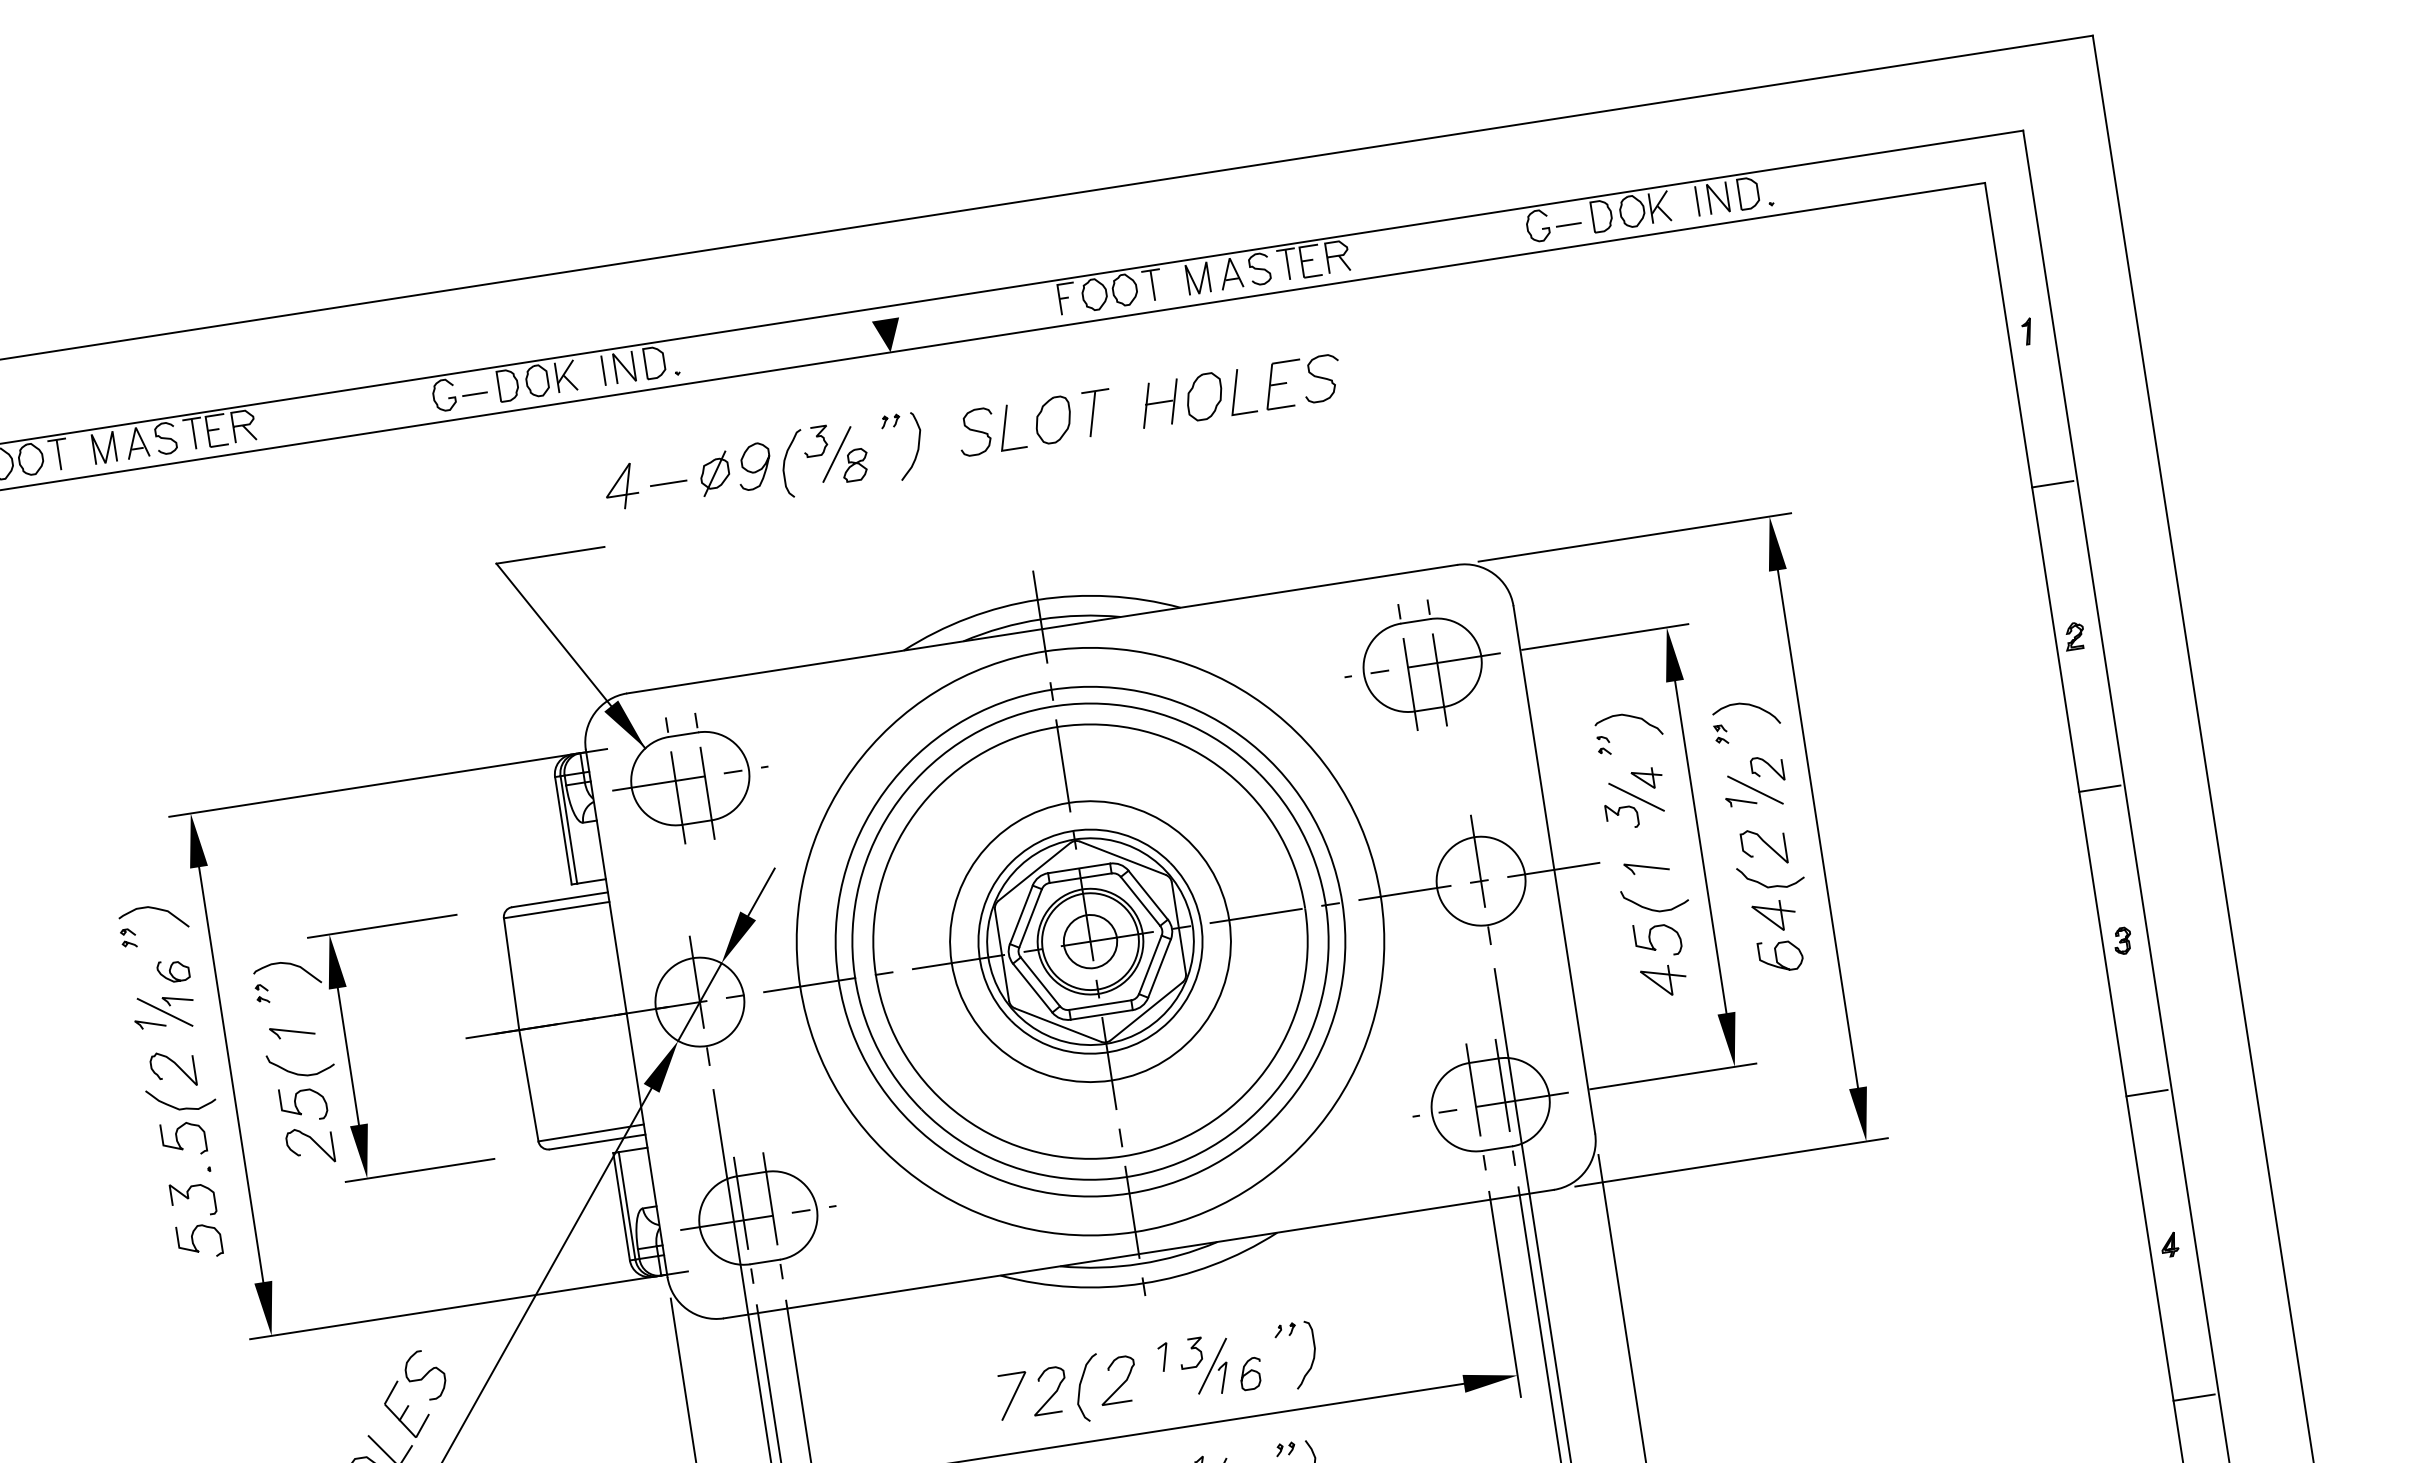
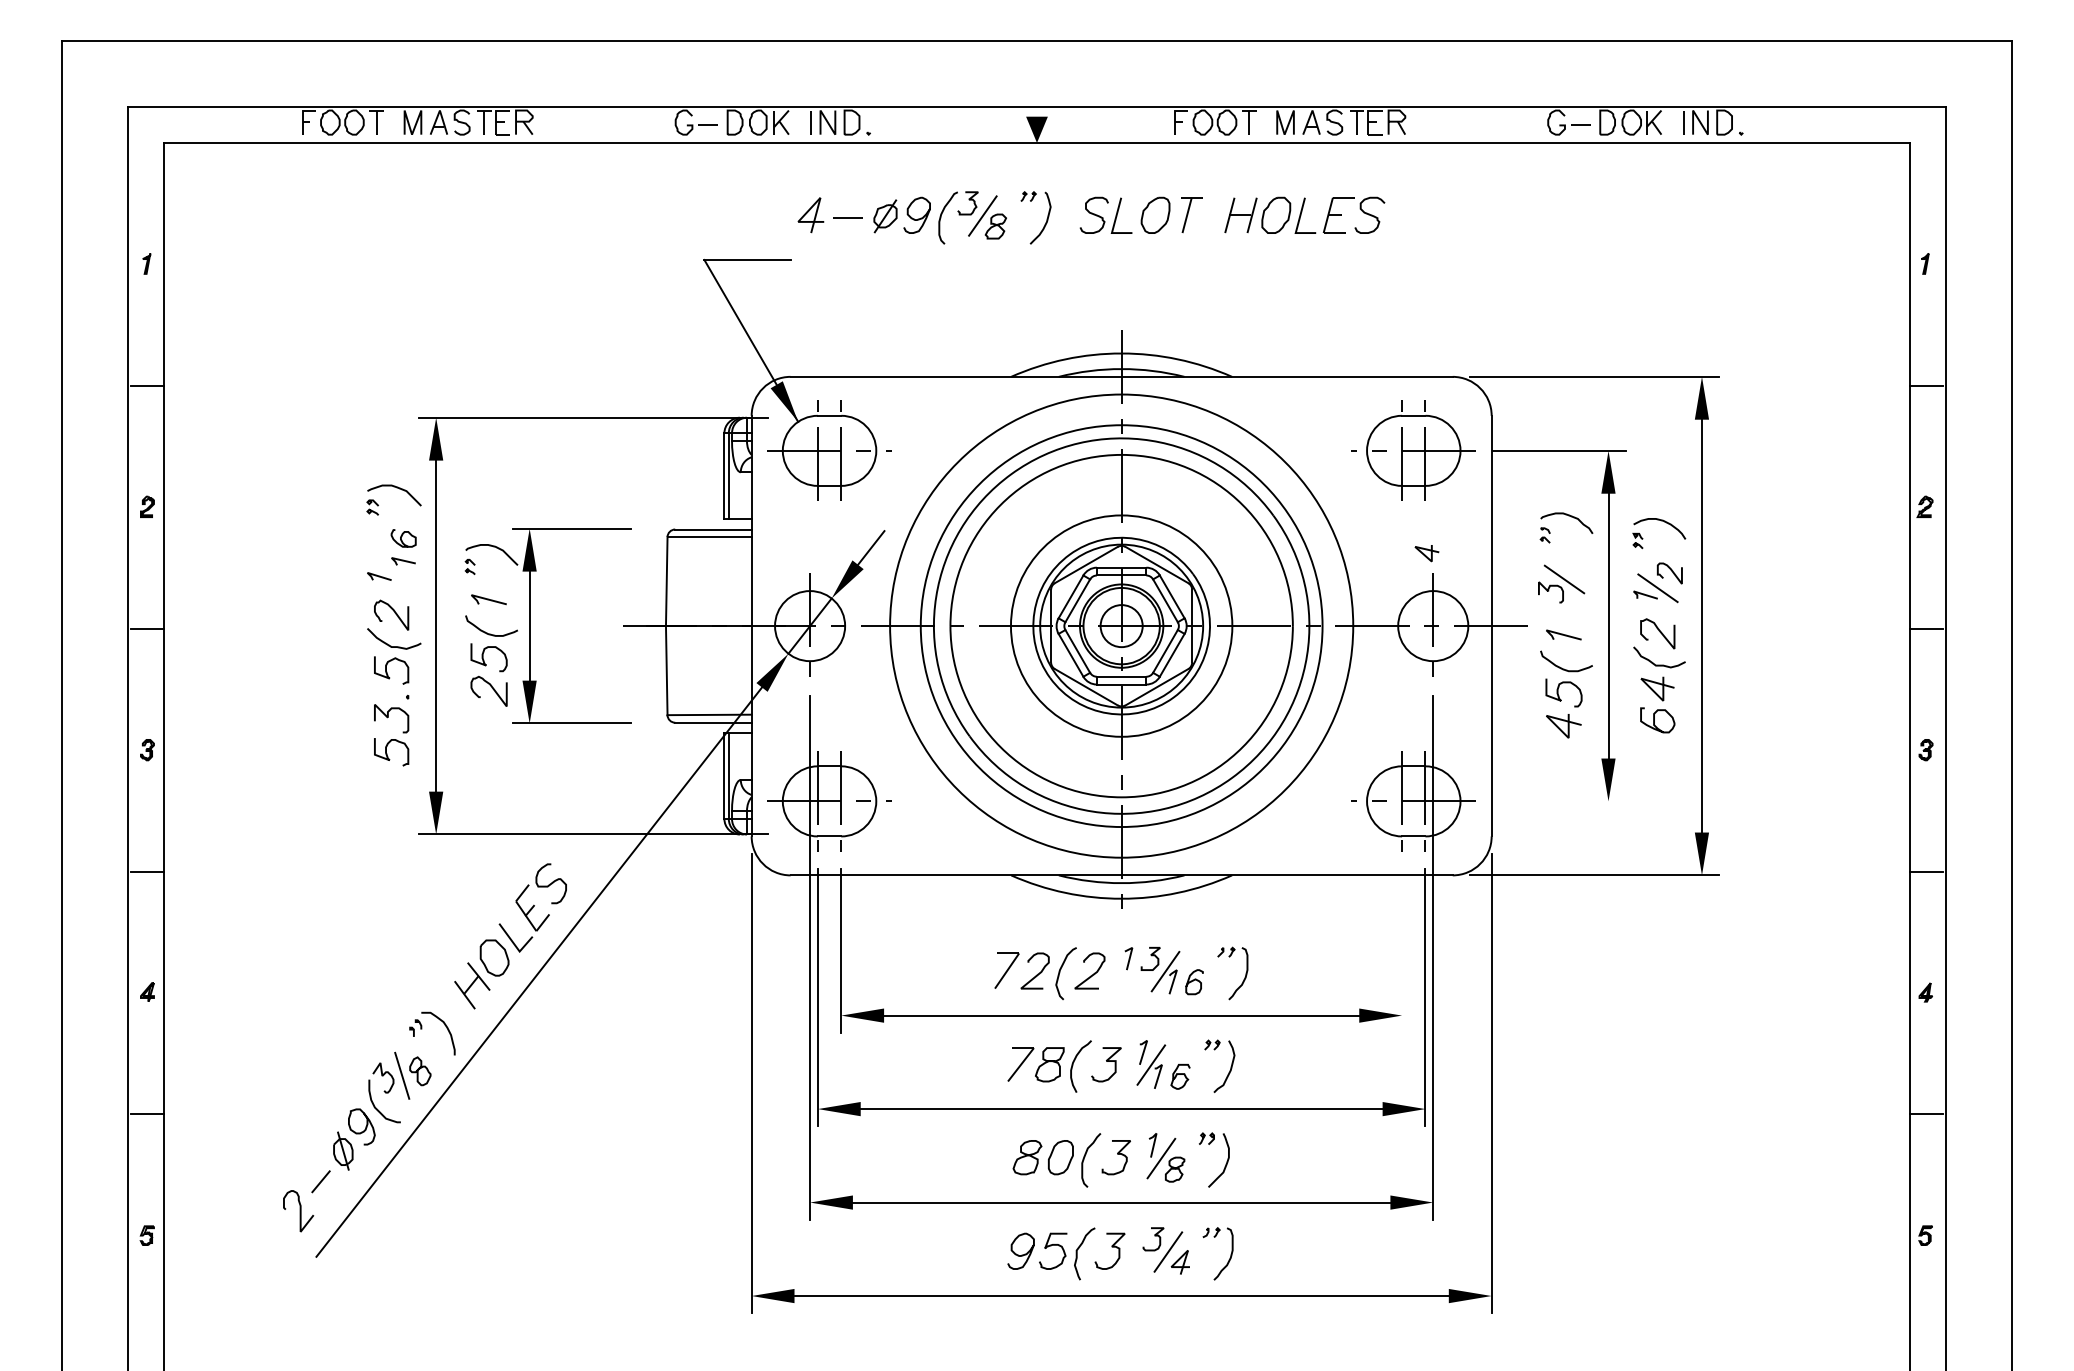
part: (1646, 779) -> (1426, 553), moved
line: (164, 1012) -> (391, 569), removed
line: (1673, 1076) -> (1559, 801), removed
line: (1505, 1293) -> (1402, 950), removed

